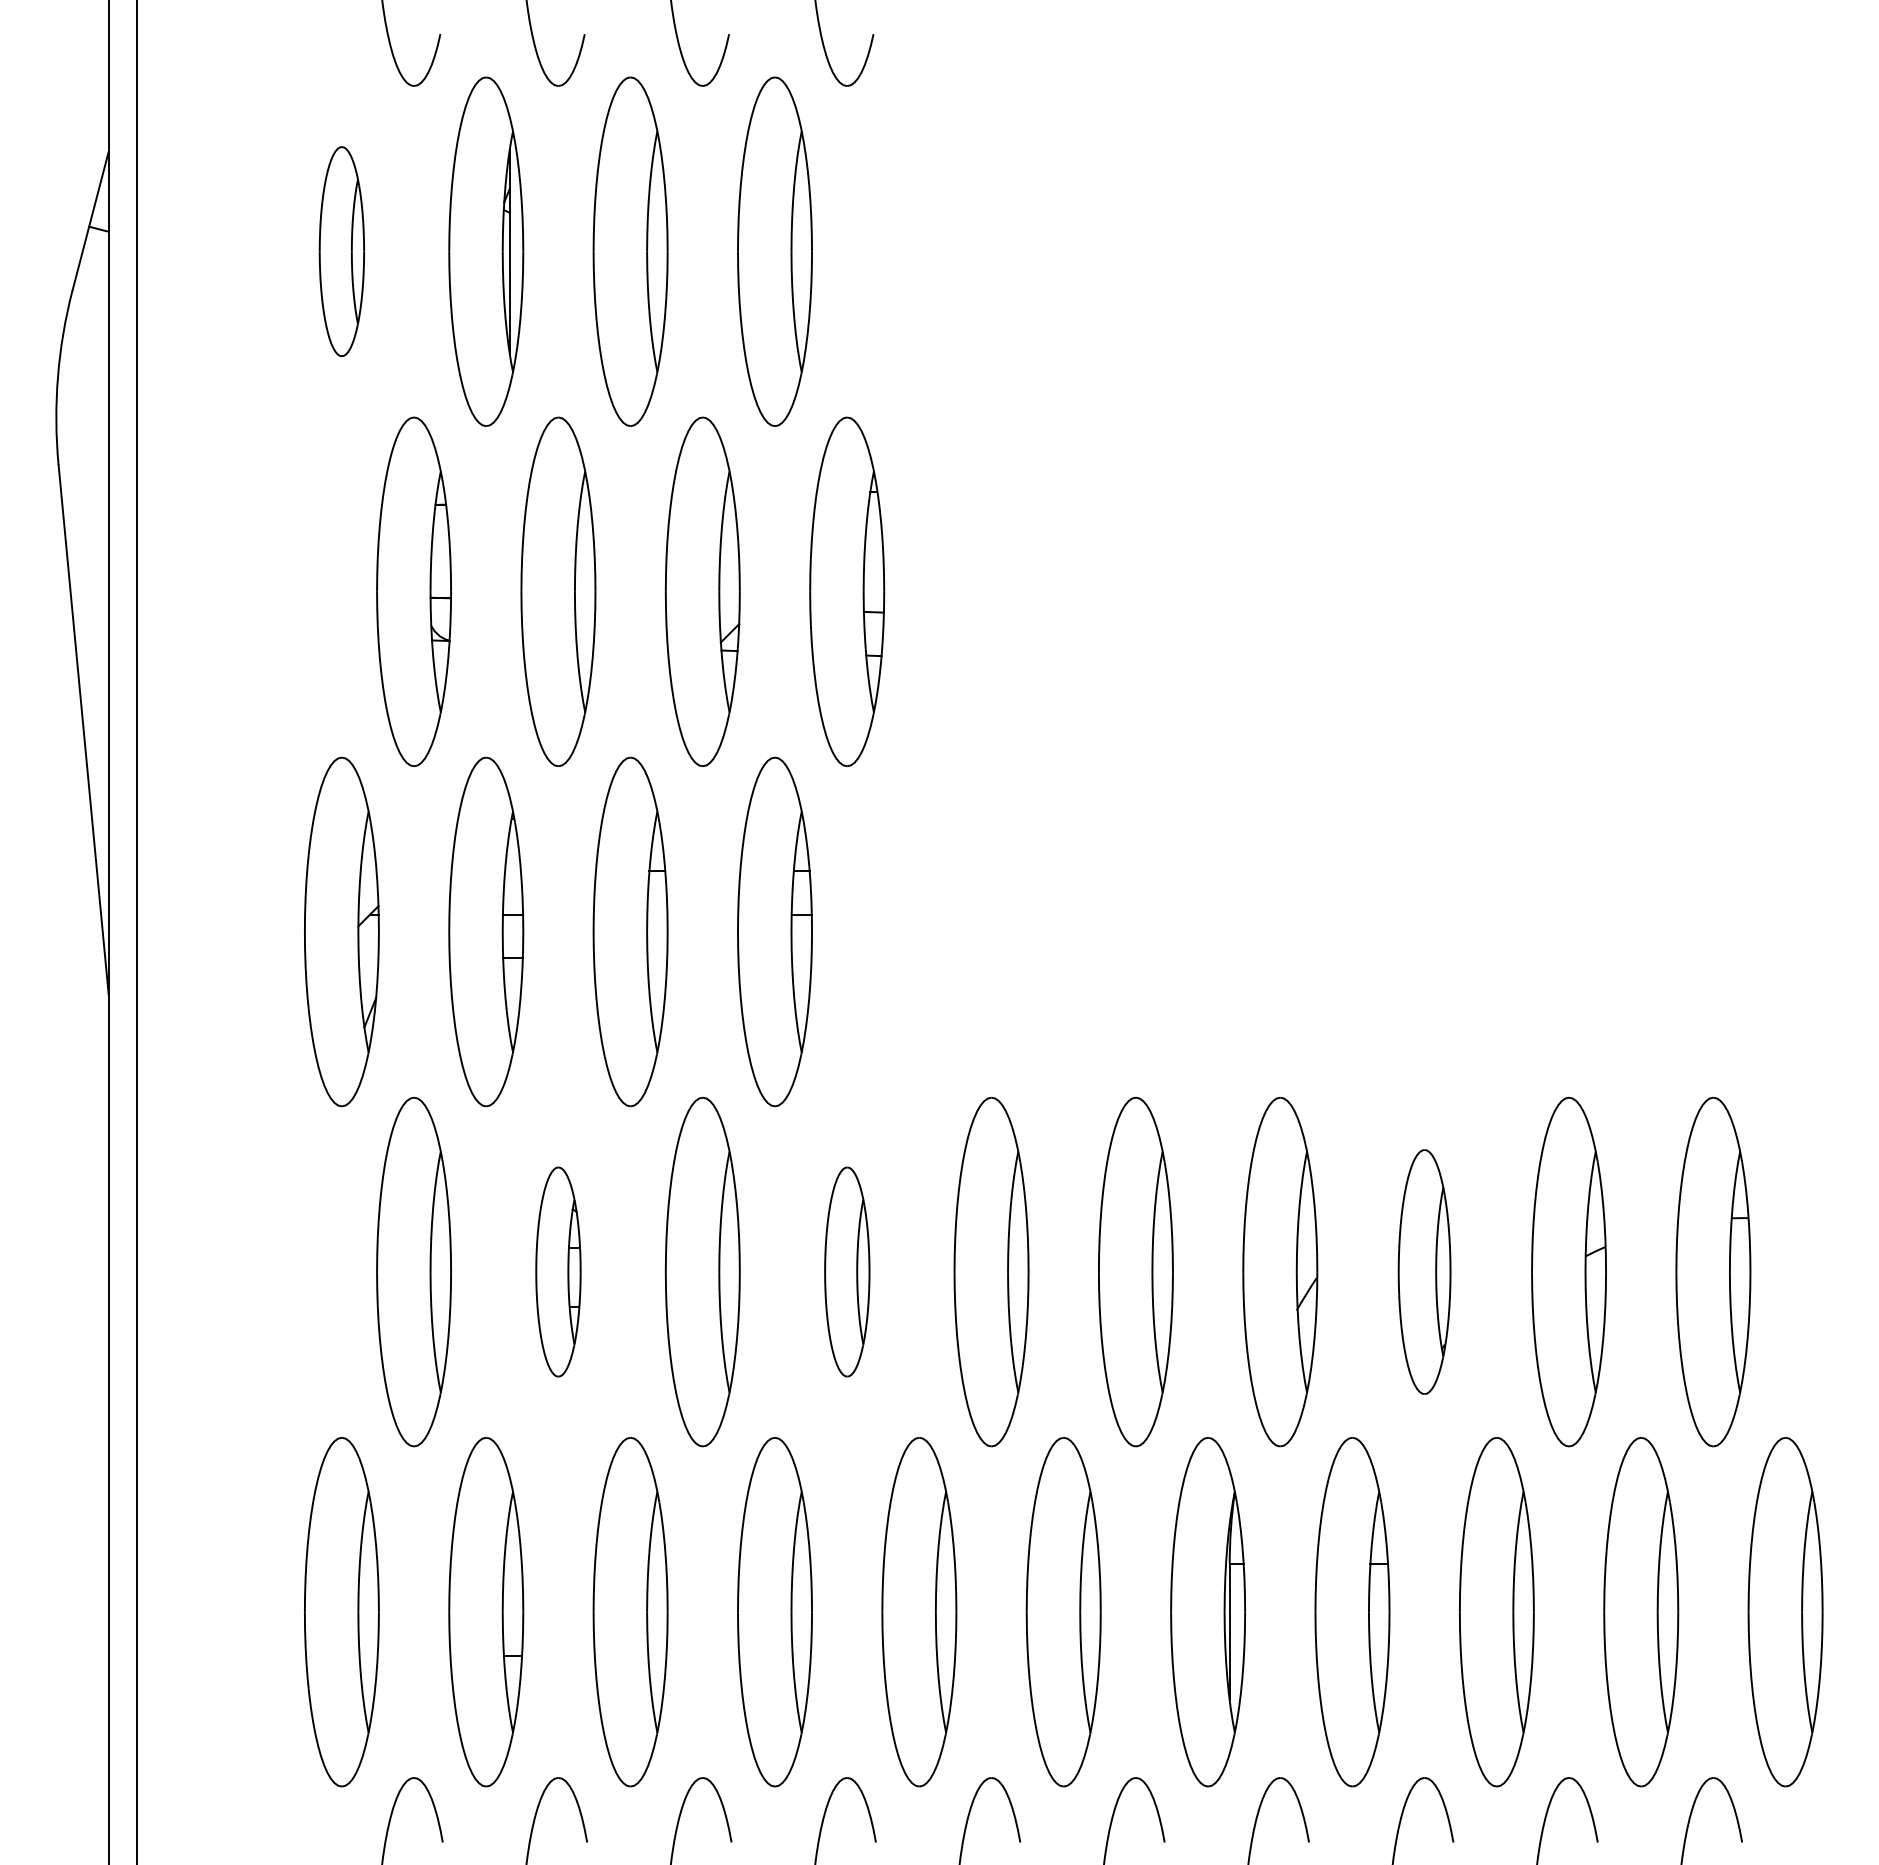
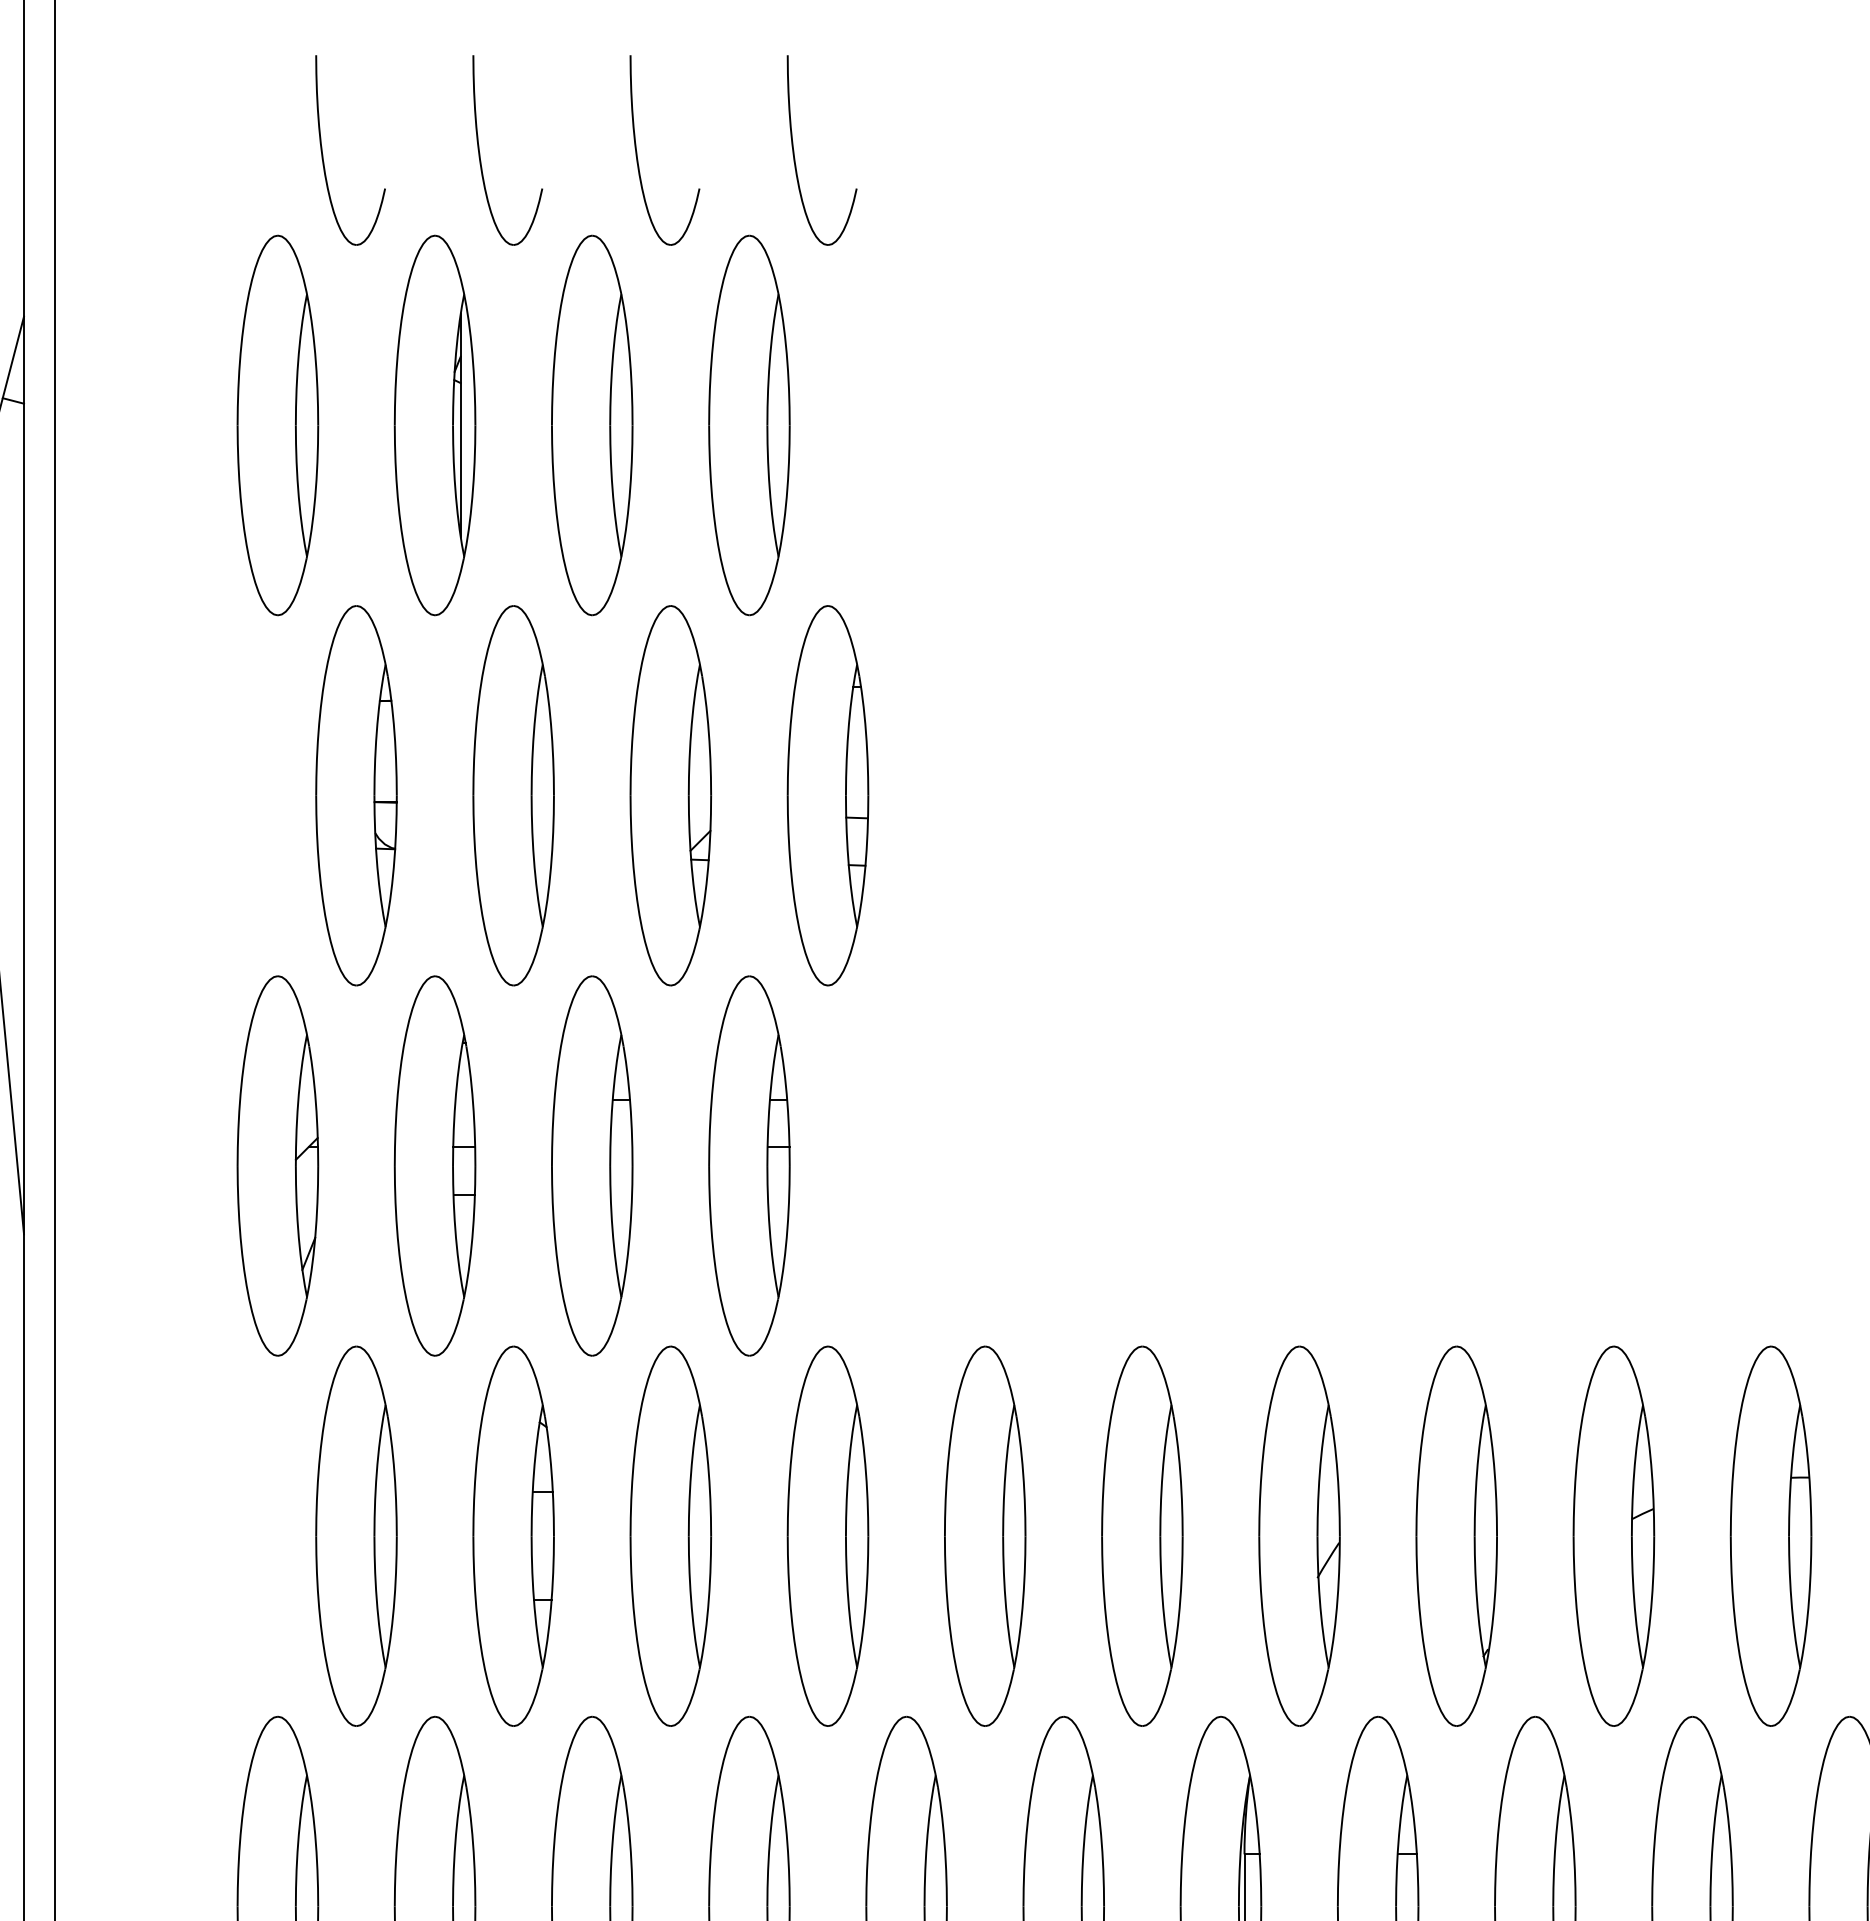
part: (341, 251) -> (277, 425), size x1.67
part: (558, 1271) -> (513, 1535), size x1.67
part: (847, 1271) -> (828, 1535), size x1.67
part: (1424, 1271) -> (1456, 1535), size x1.43

